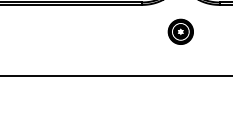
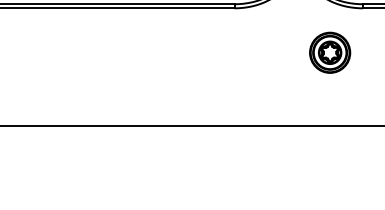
part: (180, 31) -> (329, 52), moved

